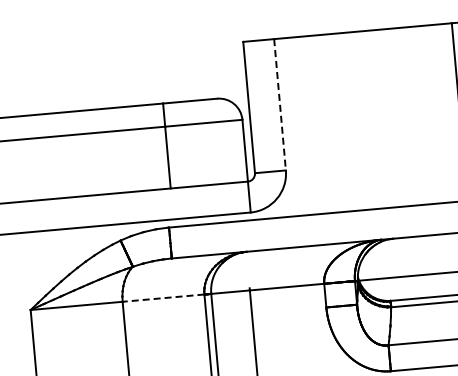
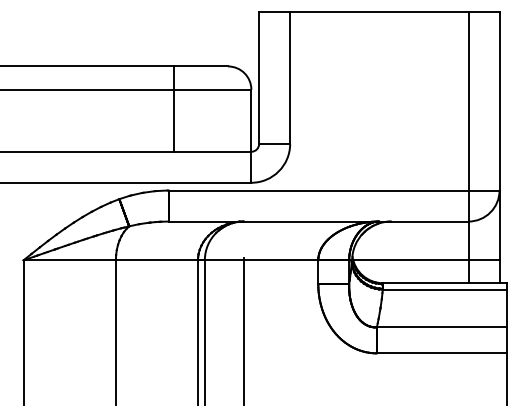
line: (280, 105) -> (290, 78), dashed -> solid
line: (163, 298) -> (156, 260), dashed -> solid

